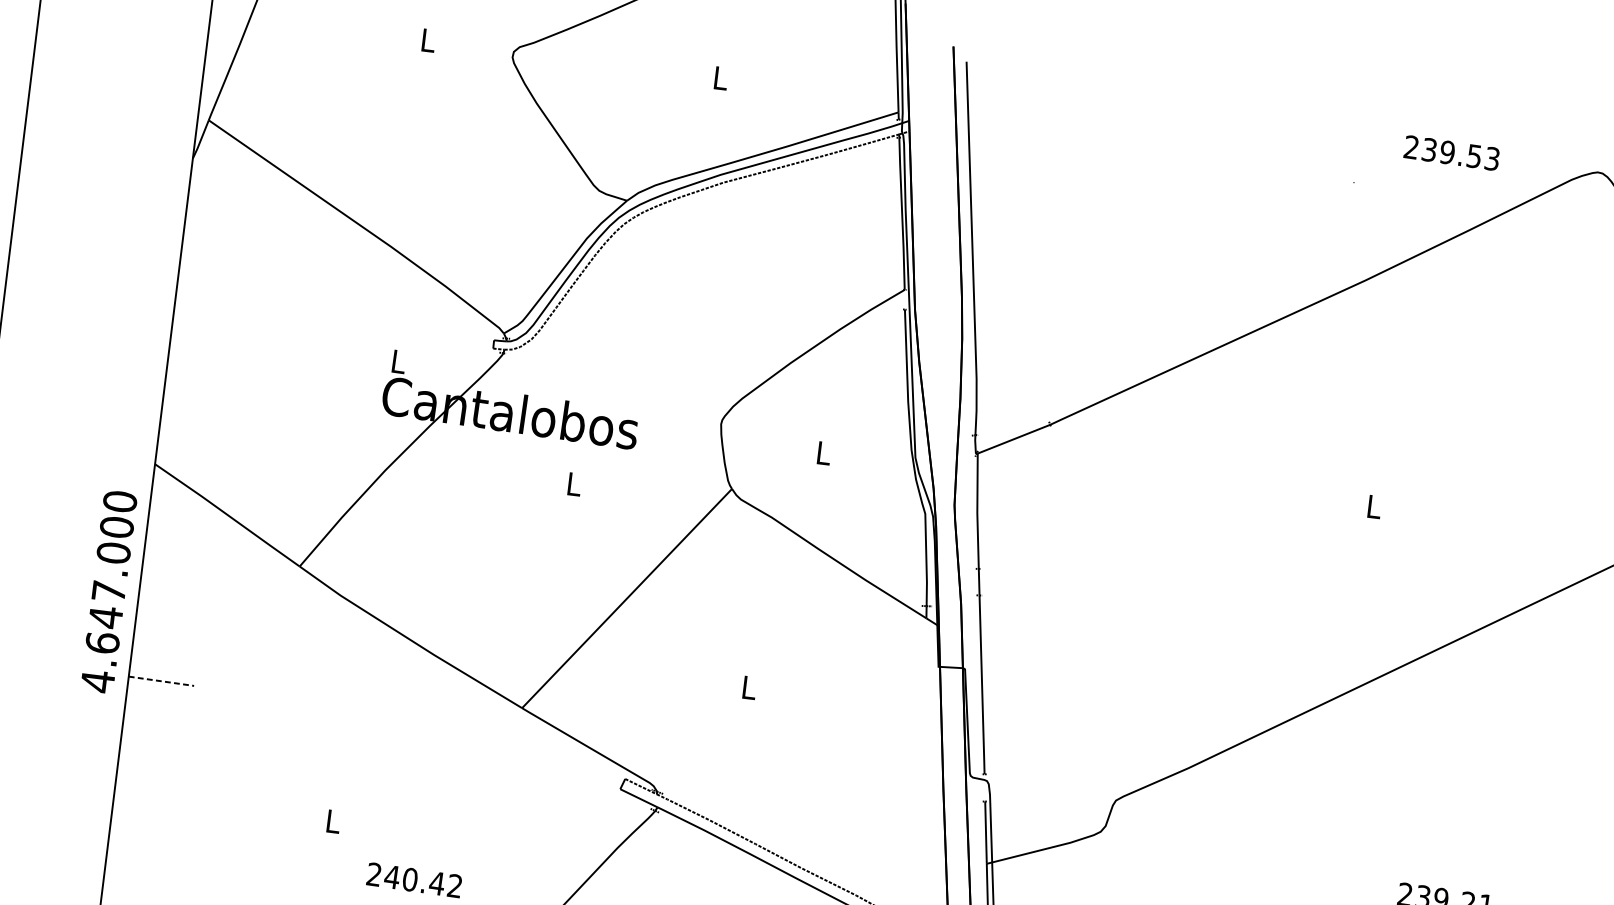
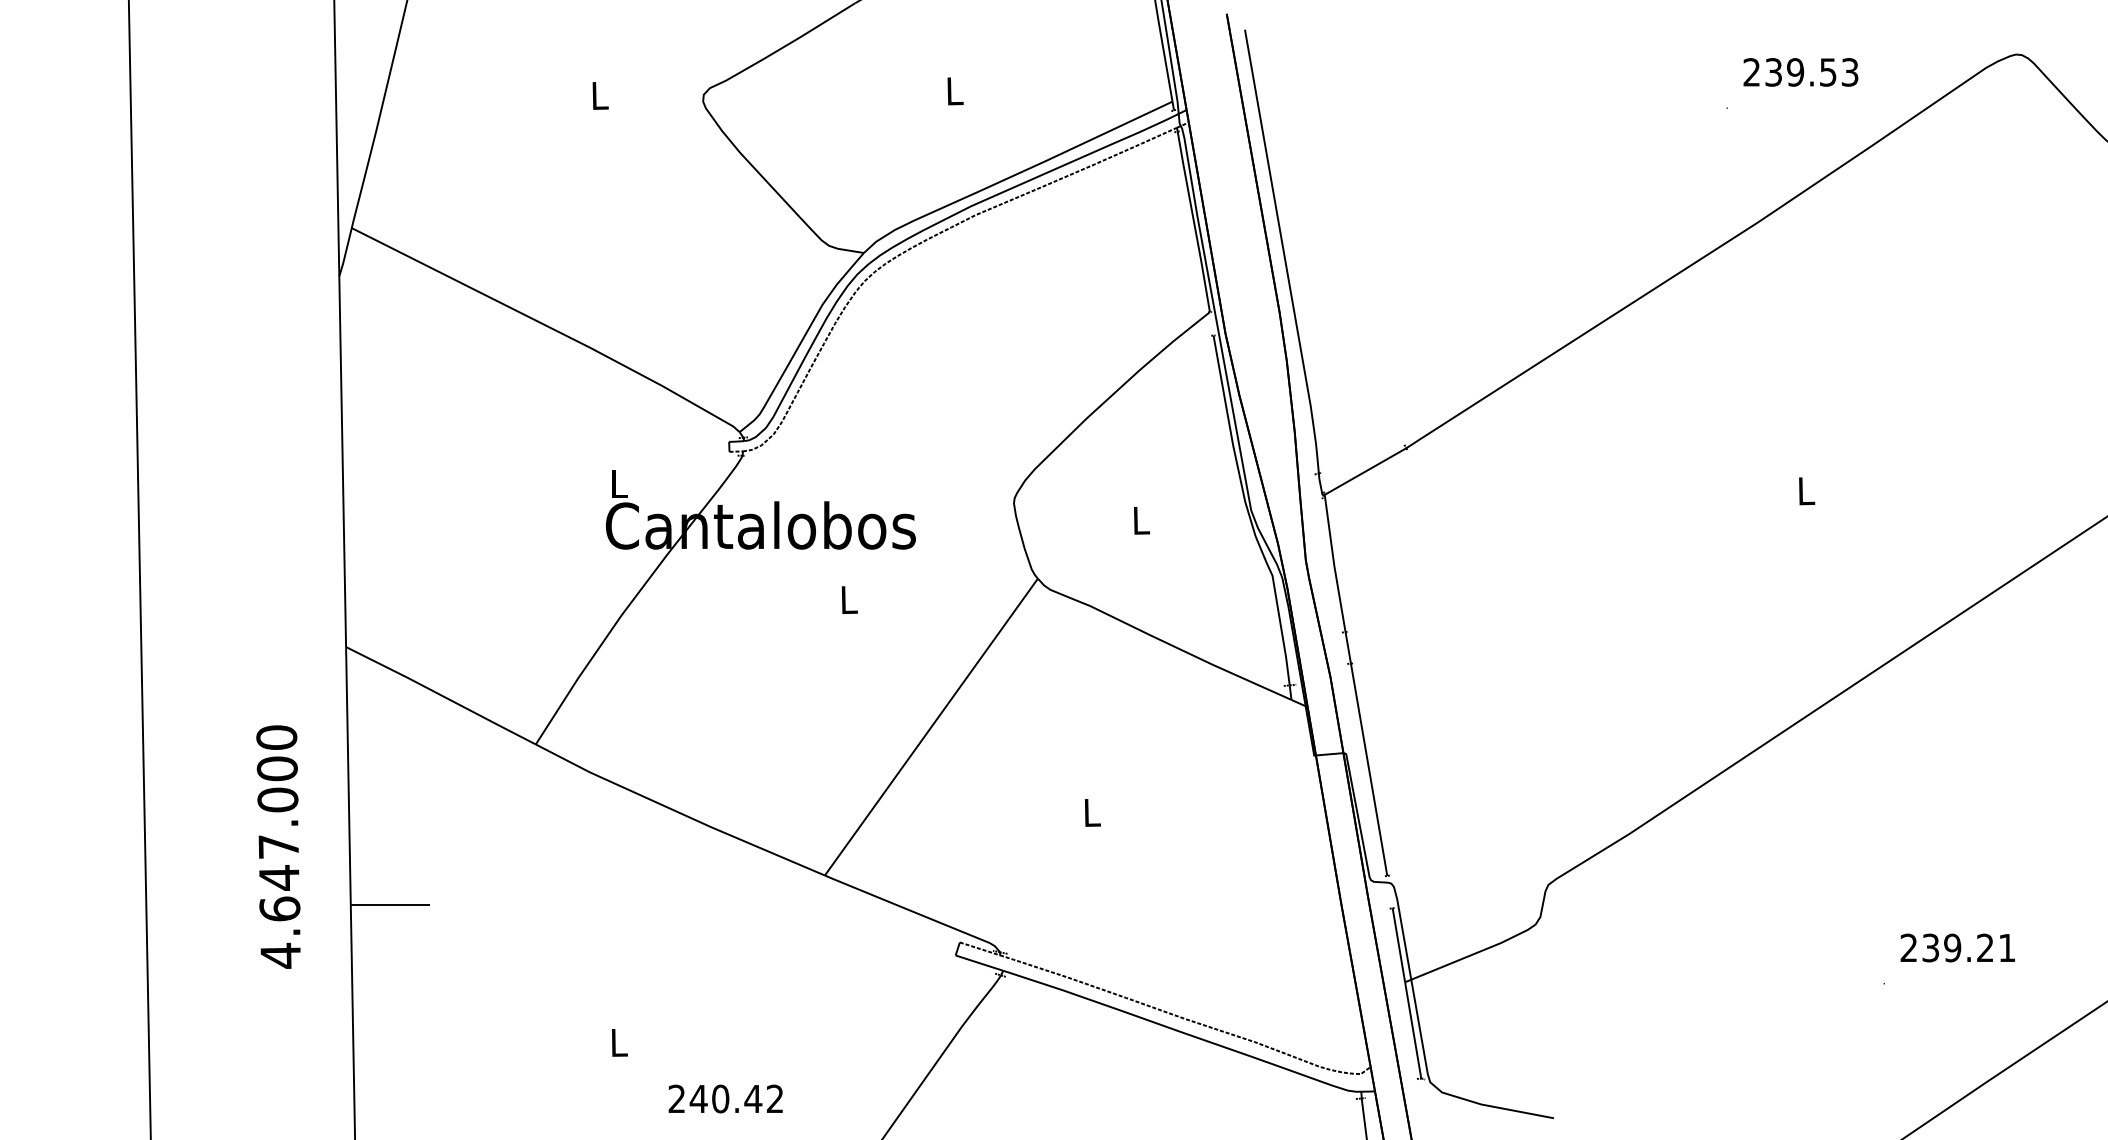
text: (1451, 153) -> (1800, 72), moved
text: (108, 591) -> (278, 846), moved
line: (161, 681) -> (390, 904), dashed -> solid

